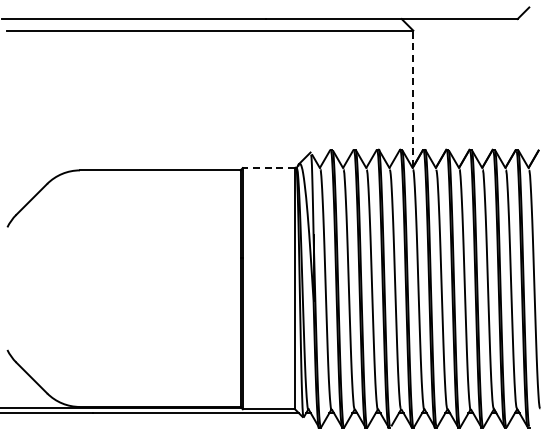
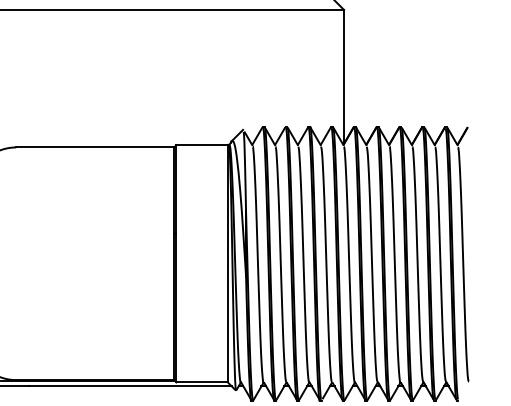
line: (413, 98) -> (344, 76), dashed -> solid
line: (268, 168) -> (201, 145), dashed -> solid

